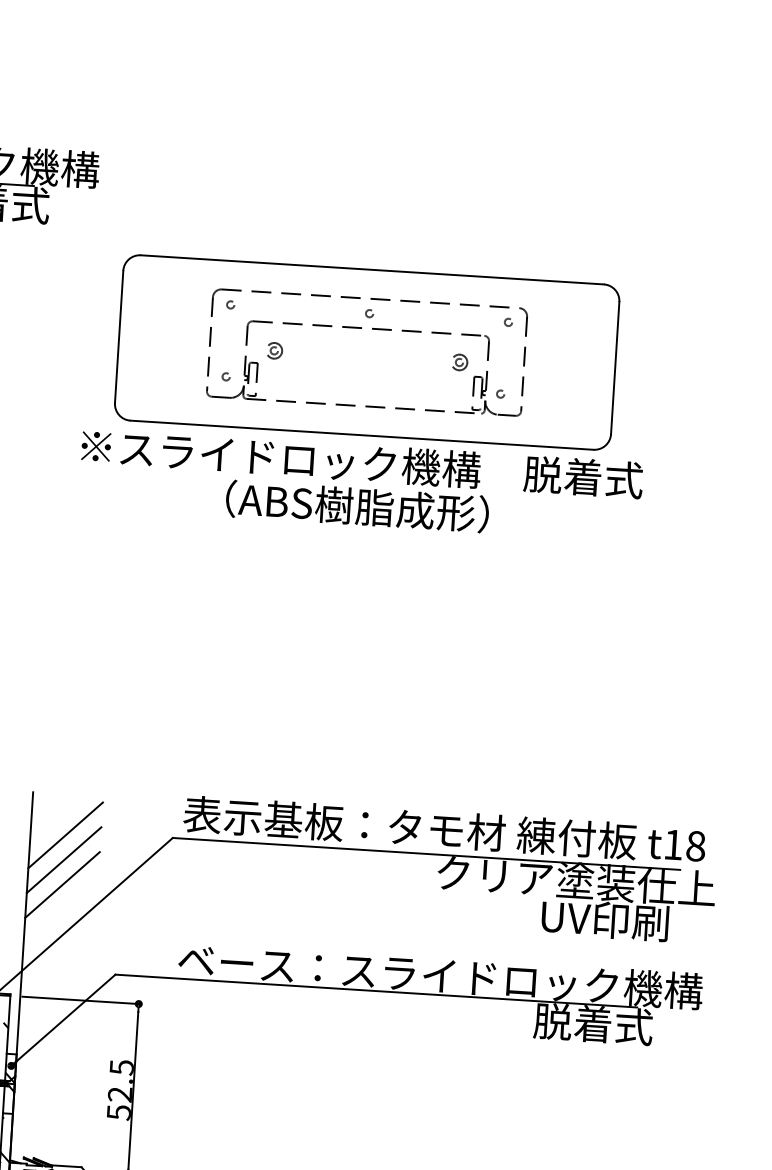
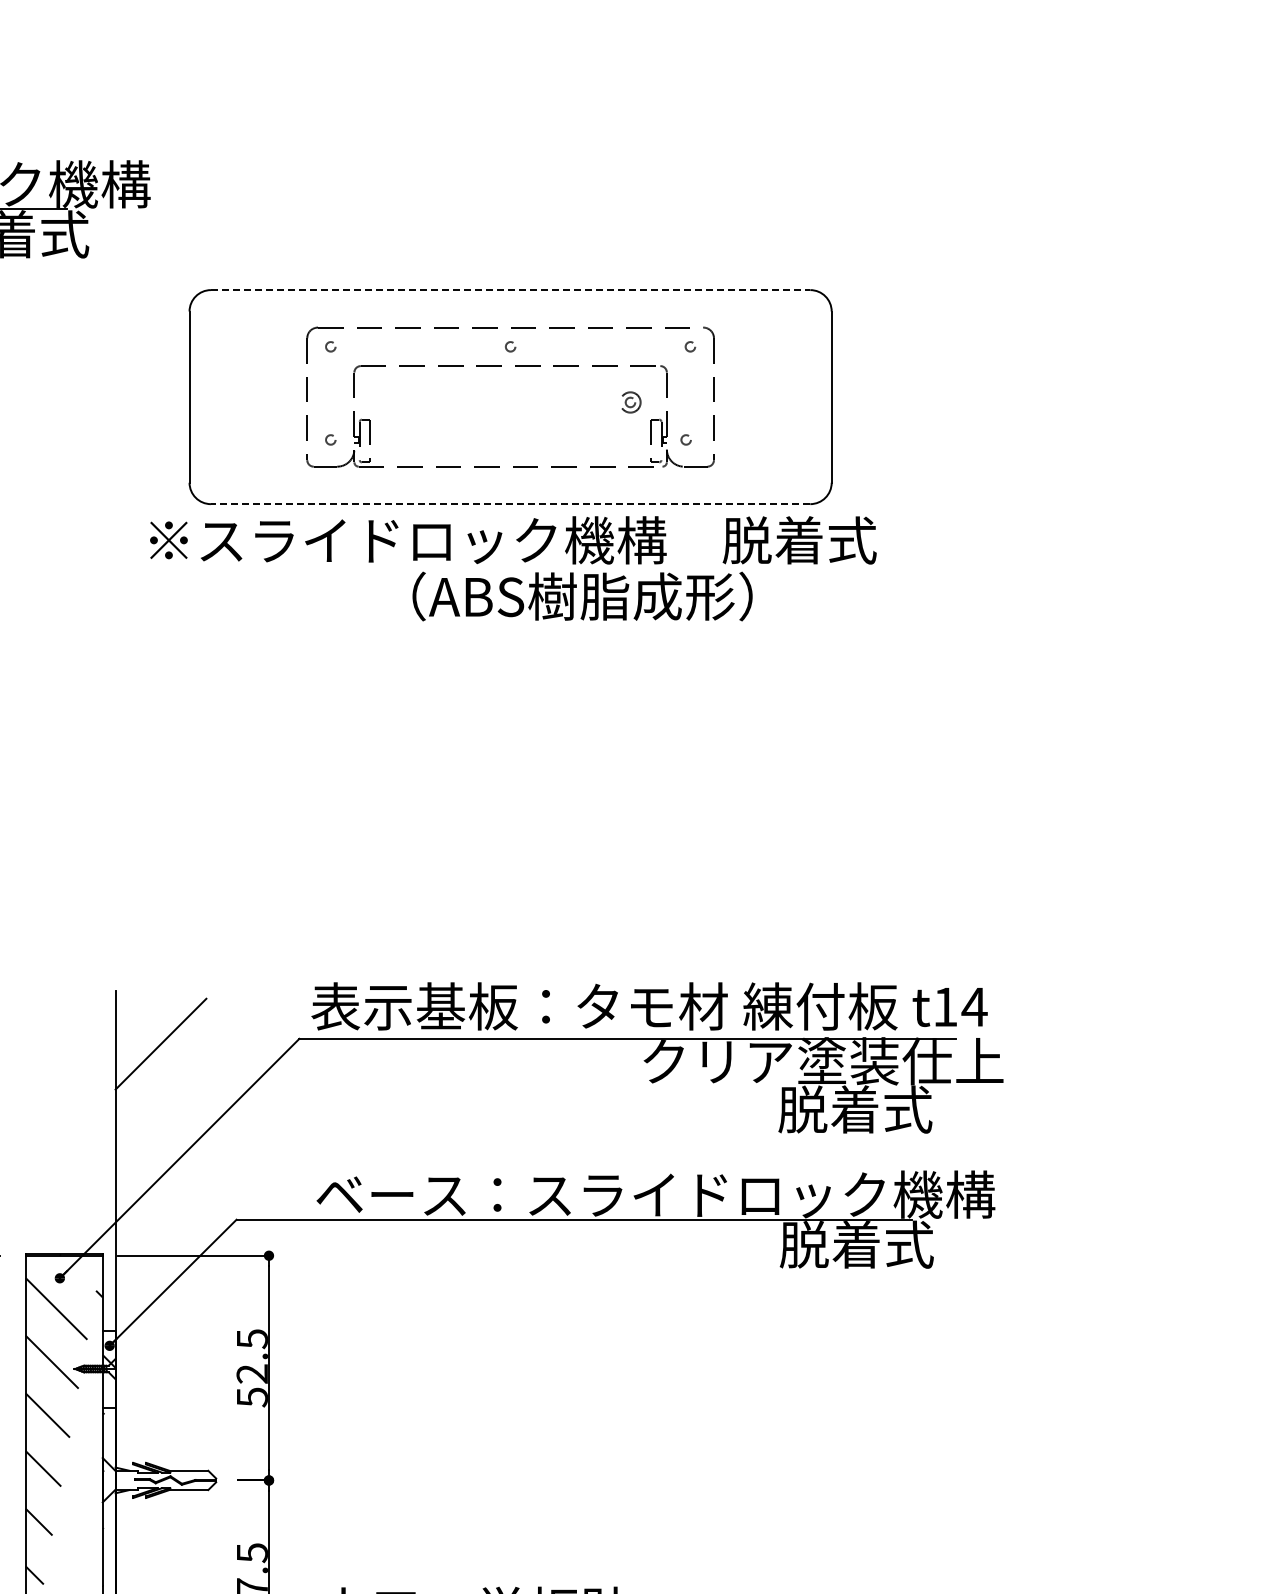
line: (372, 270) -> (510, 290), solid -> dashed
part: (274, 350) -> (391, 402), removed
line: (361, 435) -> (510, 504), solid -> dashed
text: (357, 506) -> (582, 596), moved
text: (695, 846) -> (974, 1007), t18 -> t14
line: (63, 859) -> (160, 1075), removed
line: (62, 884) -> (160, 1107), removed
text: (603, 919) -> (861, 1109), UV印刷 -> 脱着式

